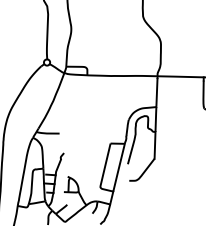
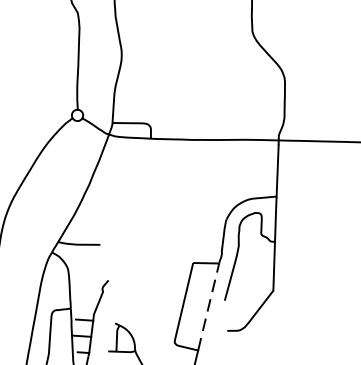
line: (119, 167) -> (209, 306), solid -> dashed

